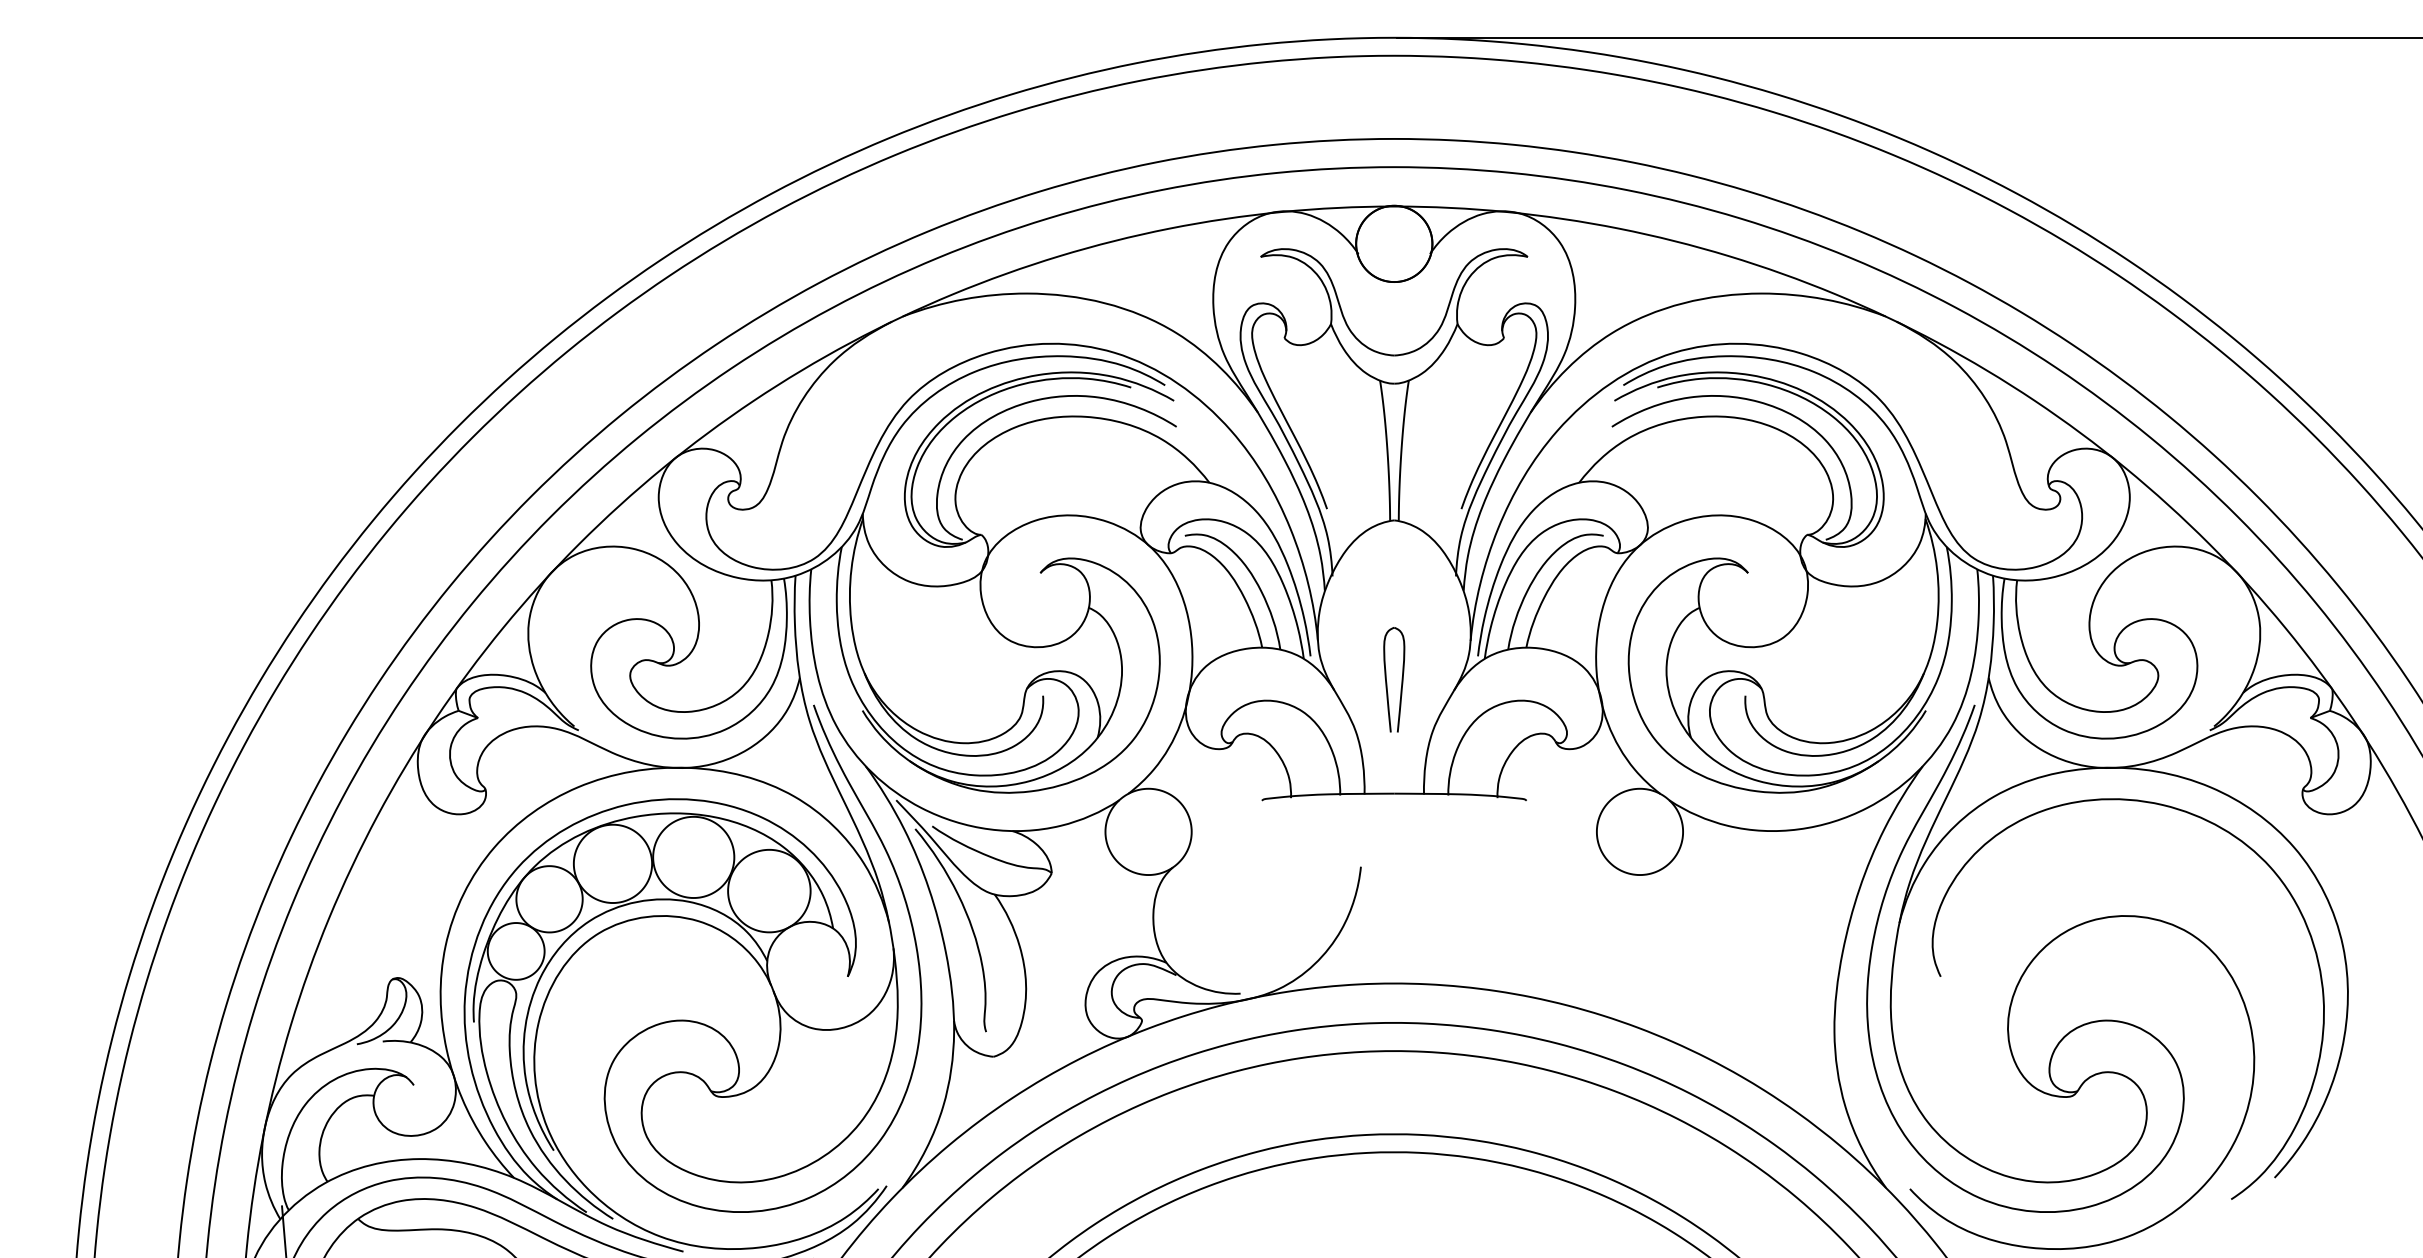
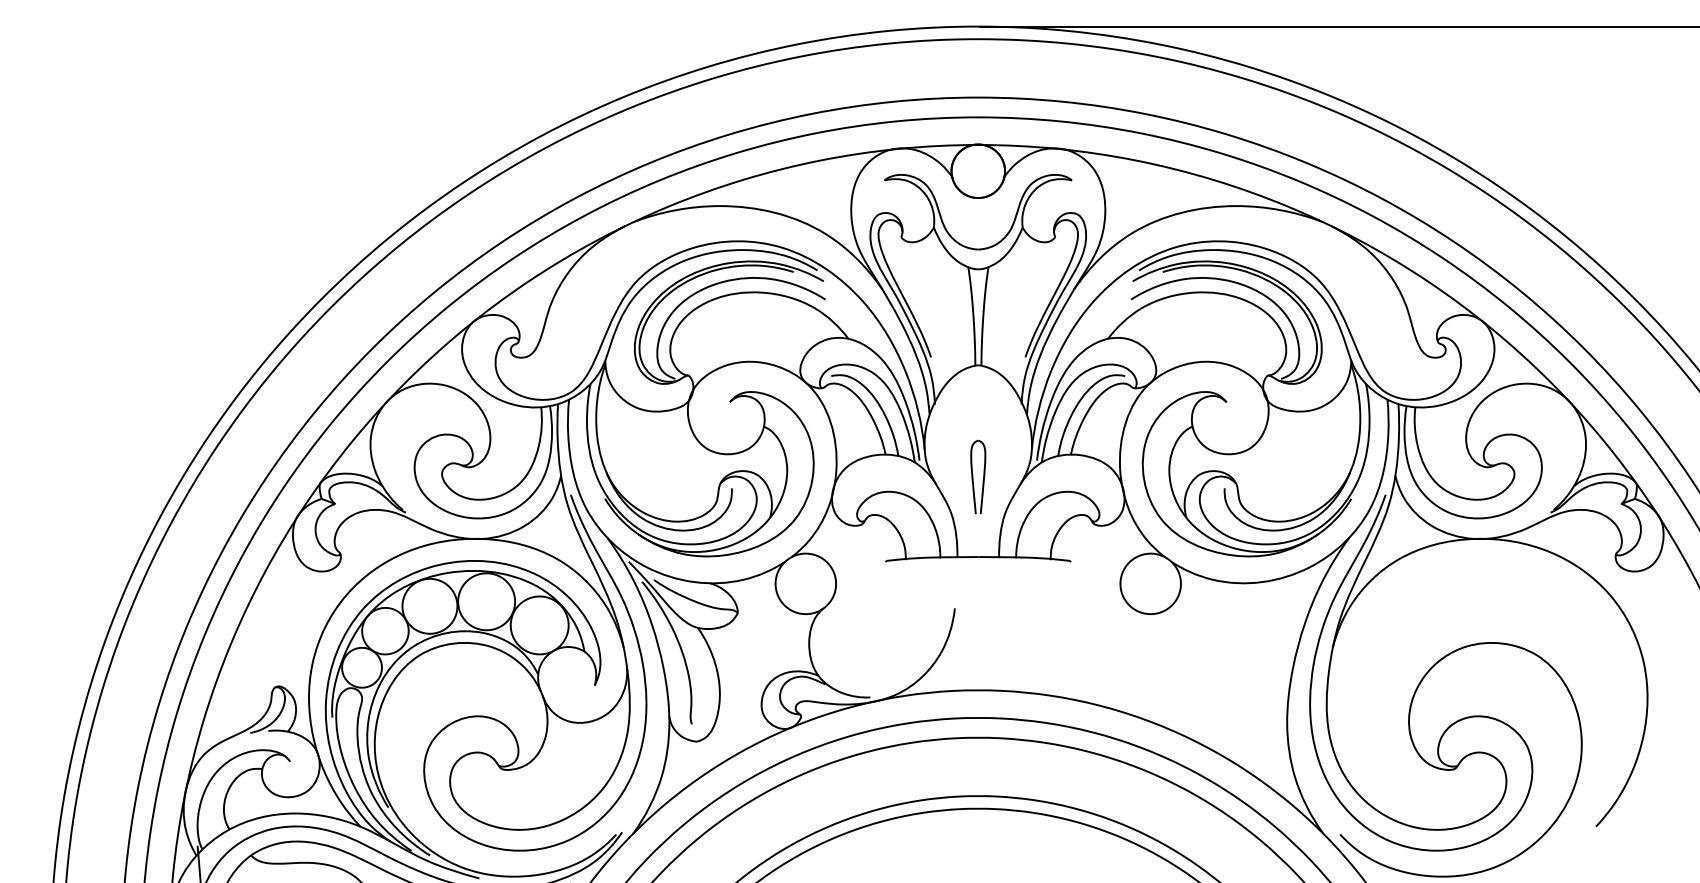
curve: (1941, 976) -> (1362, 685), removed

